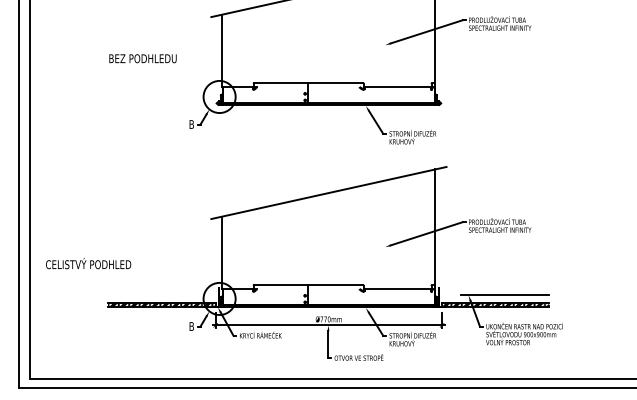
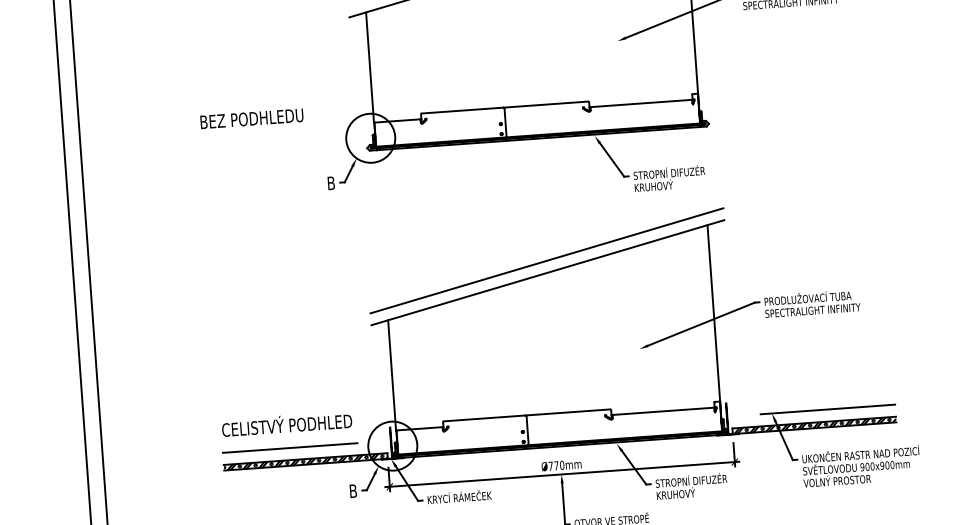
text: (142, 58) -> (251, 118), moved
line: (328, 185) -> (546, 261), added
text: (88, 263) -> (286, 423), moved
line: (152, 295) -> (290, 448), added

